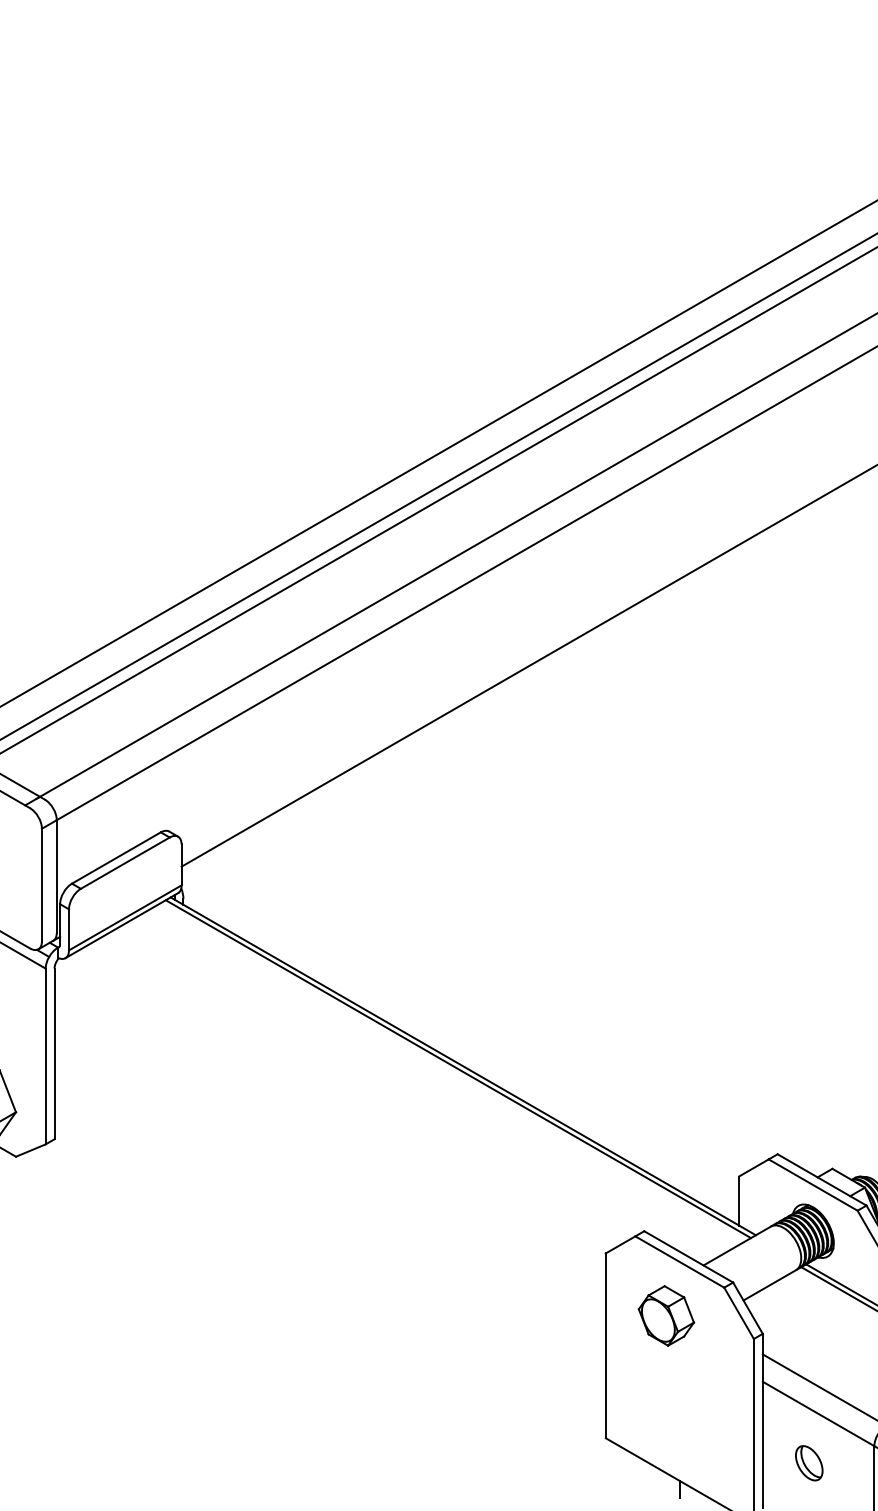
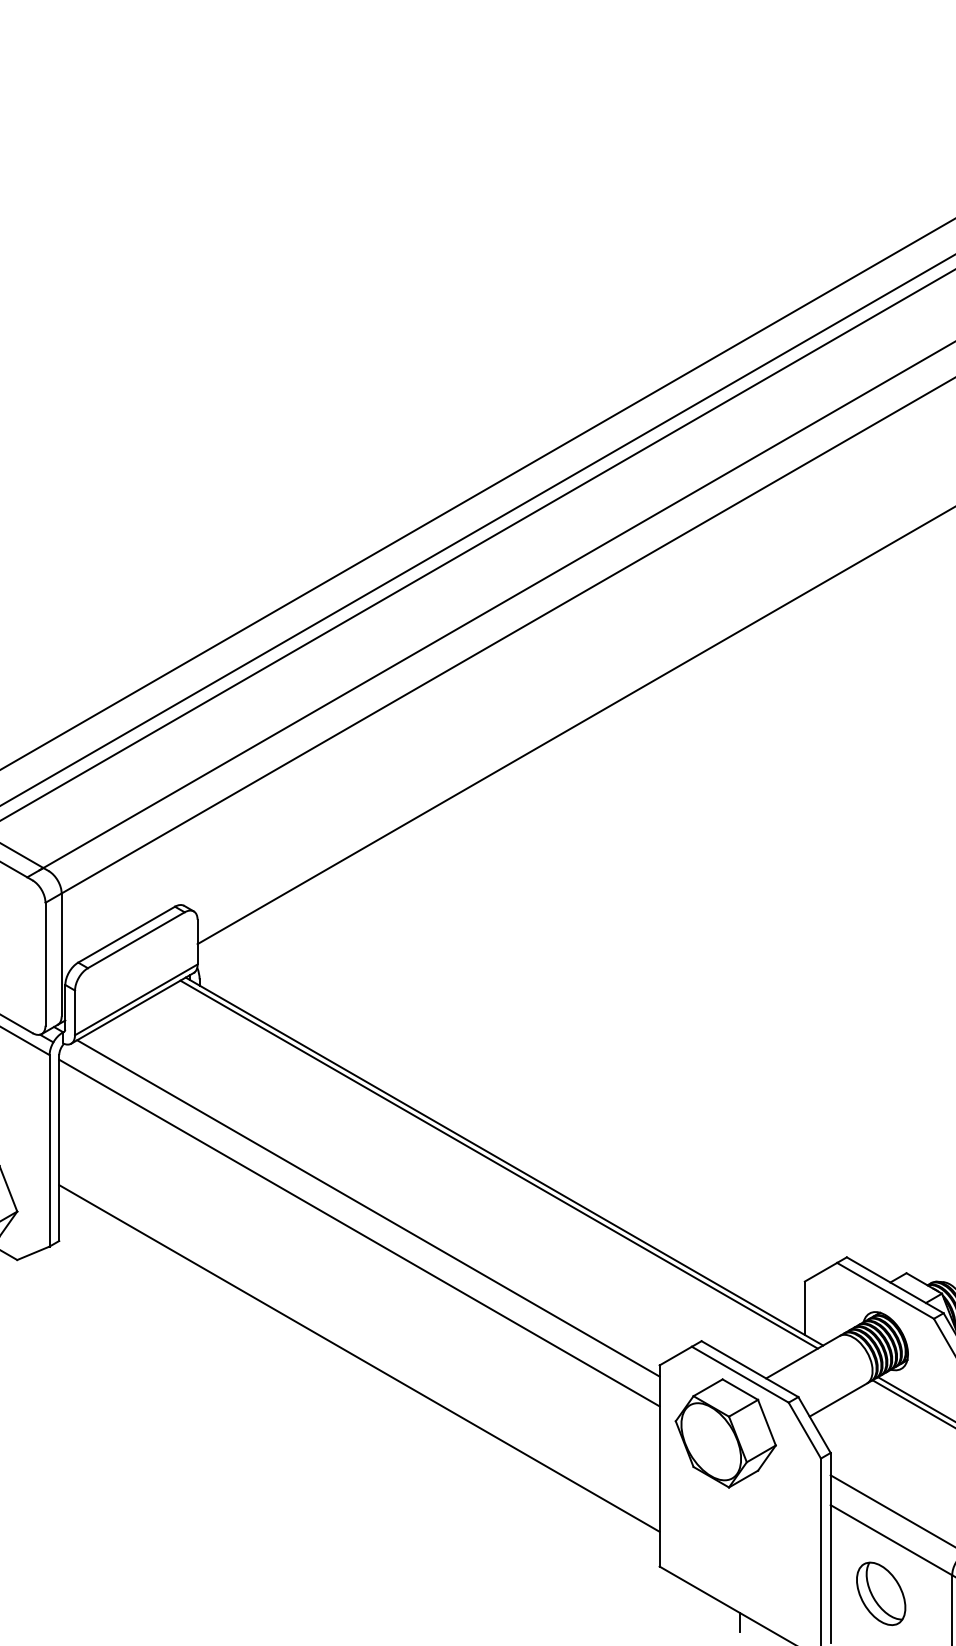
line: (338, 1109) -> (368, 1208), added
line: (330, 1131) -> (359, 1232), added
line: (330, 1247) -> (359, 1358), added
part: (666, 1316) -> (725, 1433), size x1.67
part: (809, 1462) -> (881, 1593), size x1.67

